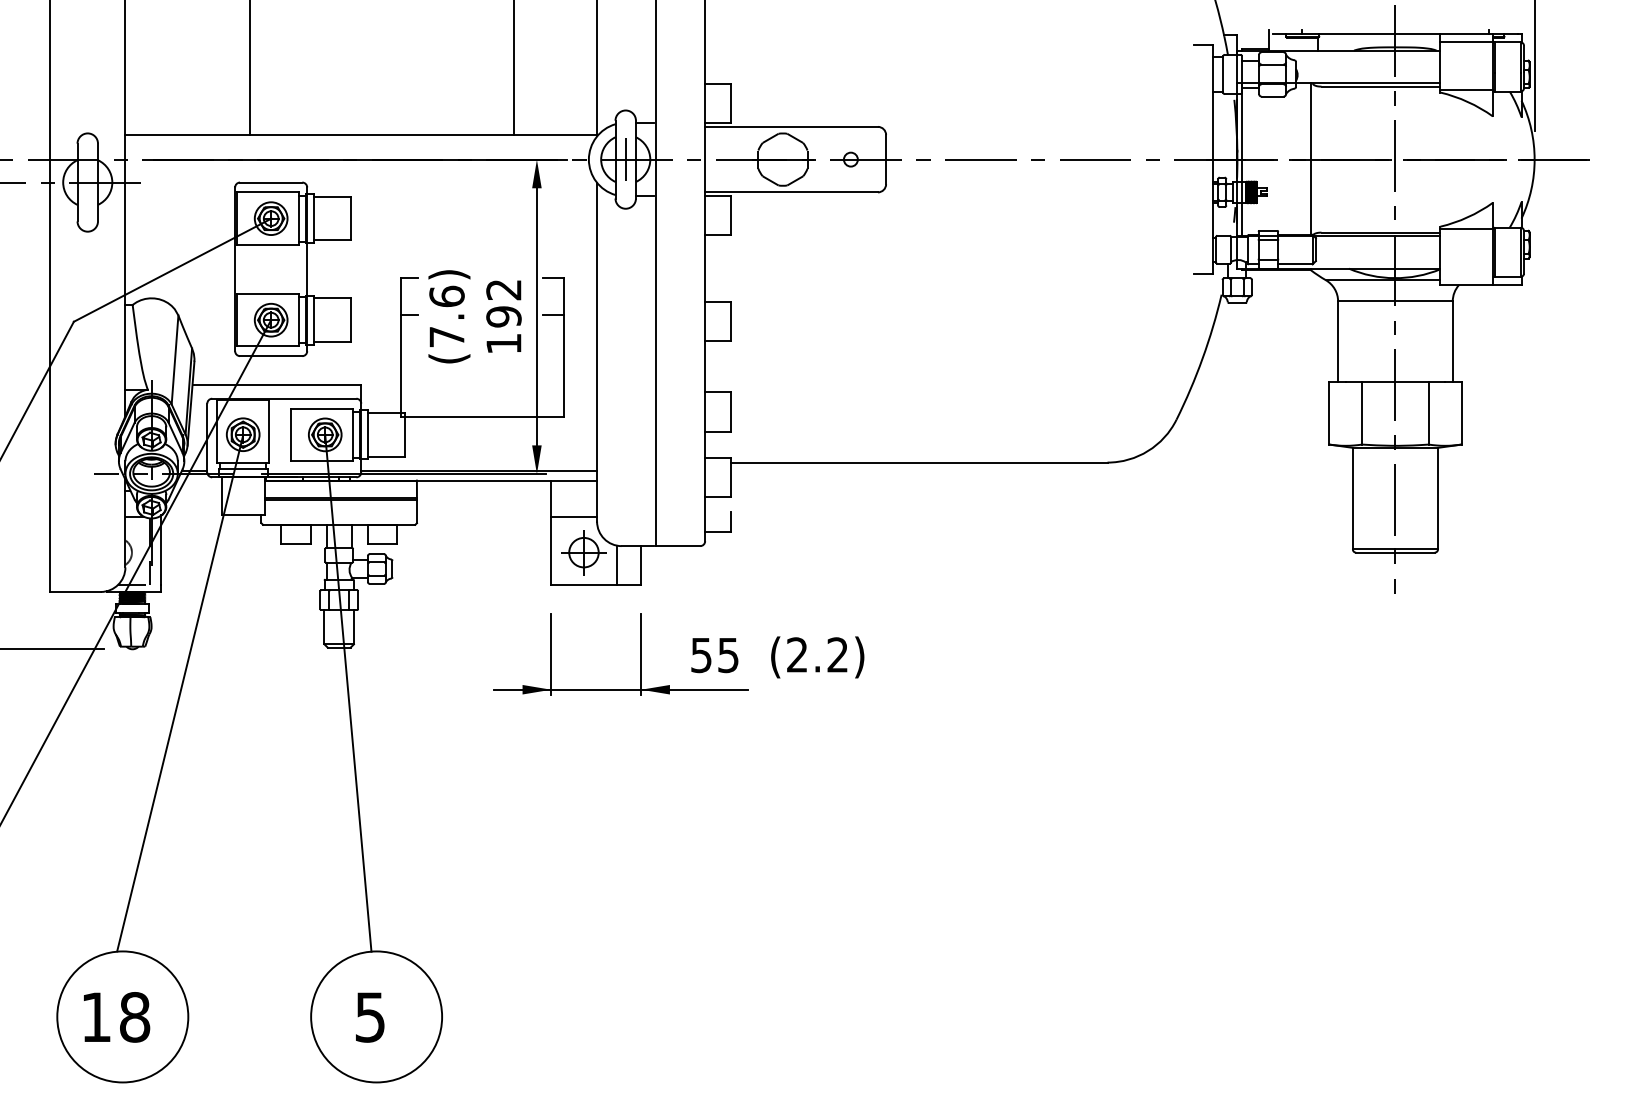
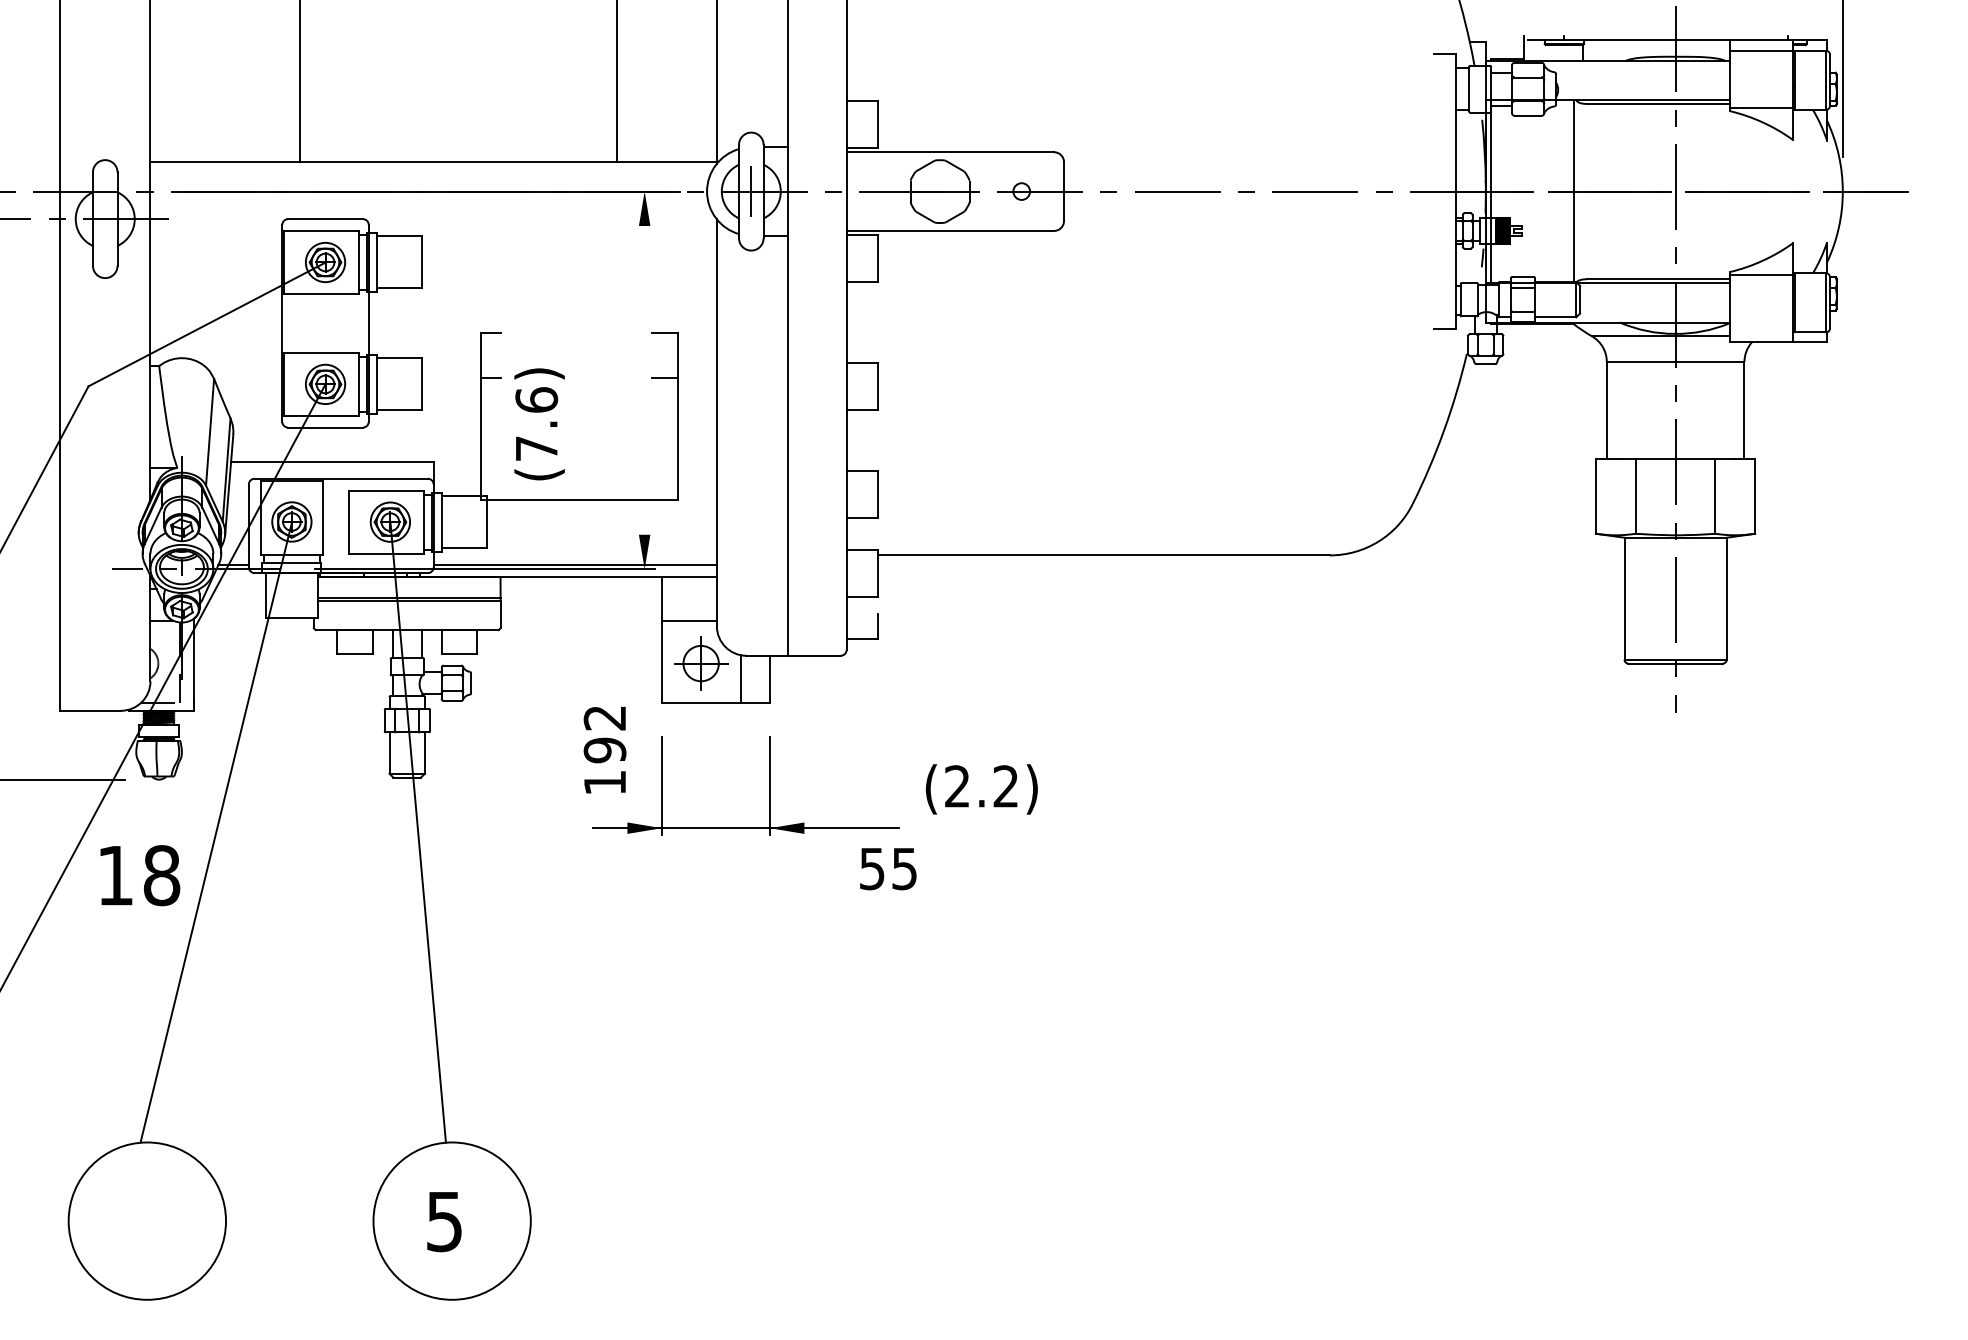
text: (449, 316) -> (539, 424), moved
text: (503, 316) -> (604, 749), moved
line: (536, 316) -> (644, 380), removed
text: (714, 655) -> (888, 869), moved
text: (117, 1017) -> (140, 875), moved

